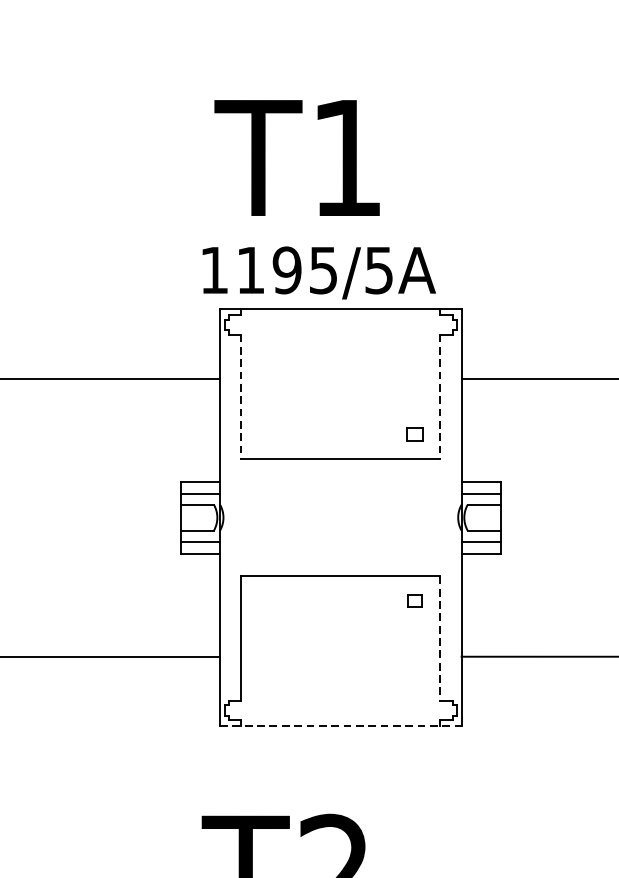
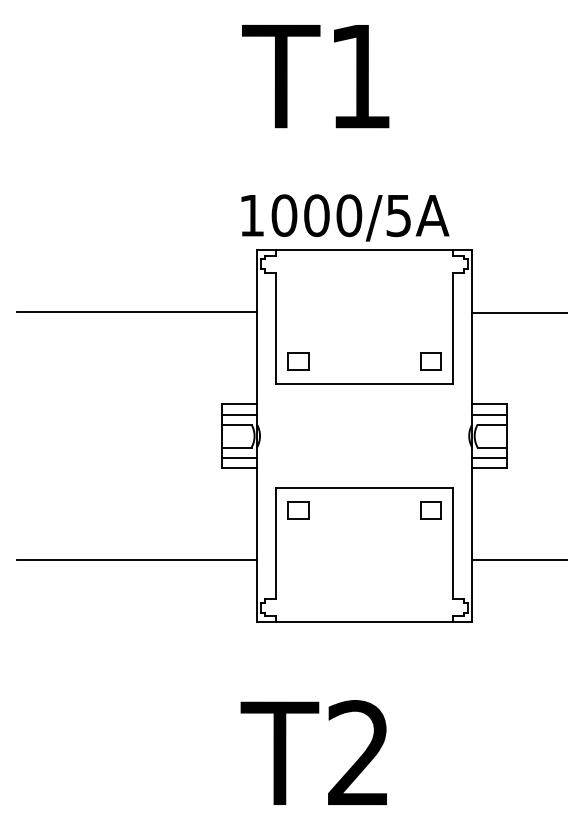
text: (296, 158) -> (315, 76), moved
text: (286, 270) -> (316, 215), 1195/5A -> 1000/5A
line: (240, 396) -> (275, 328), dashed -> solid
line: (440, 396) -> (453, 328), dashed -> solid
part: (266, 434) -> (298, 361), added
part: (414, 434) -> (430, 361), size x1.43
part: (266, 601) -> (298, 510), added
part: (414, 601) -> (430, 510), size x1.67
line: (440, 639) -> (453, 544), dashed -> solid
line: (340, 725) -> (364, 621), dashed -> solid

